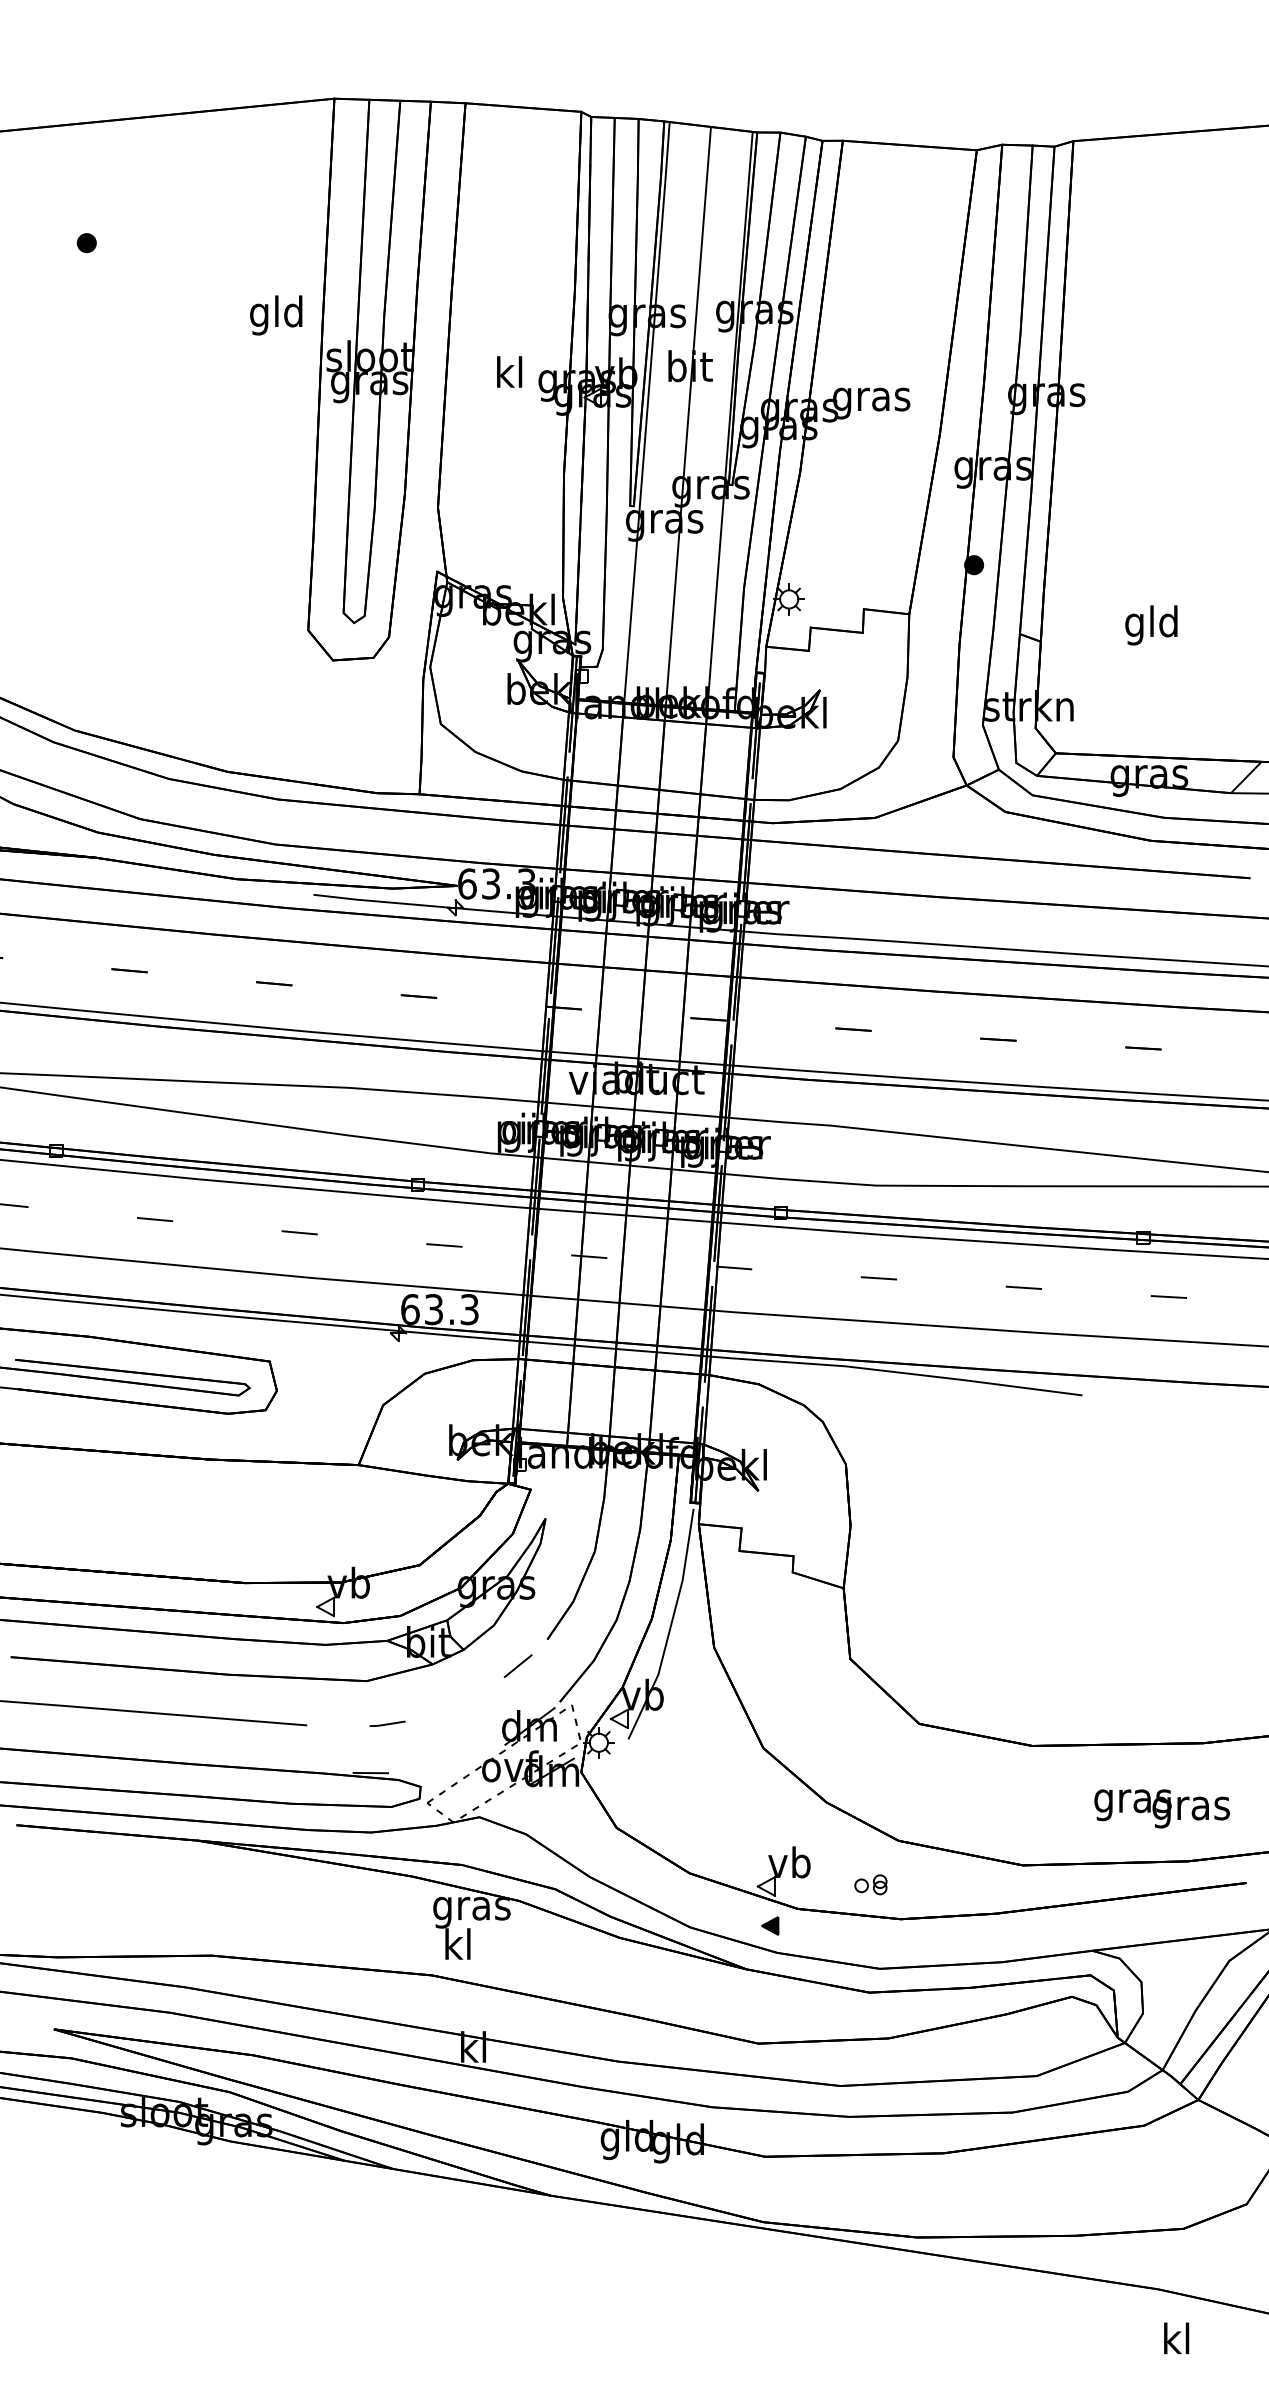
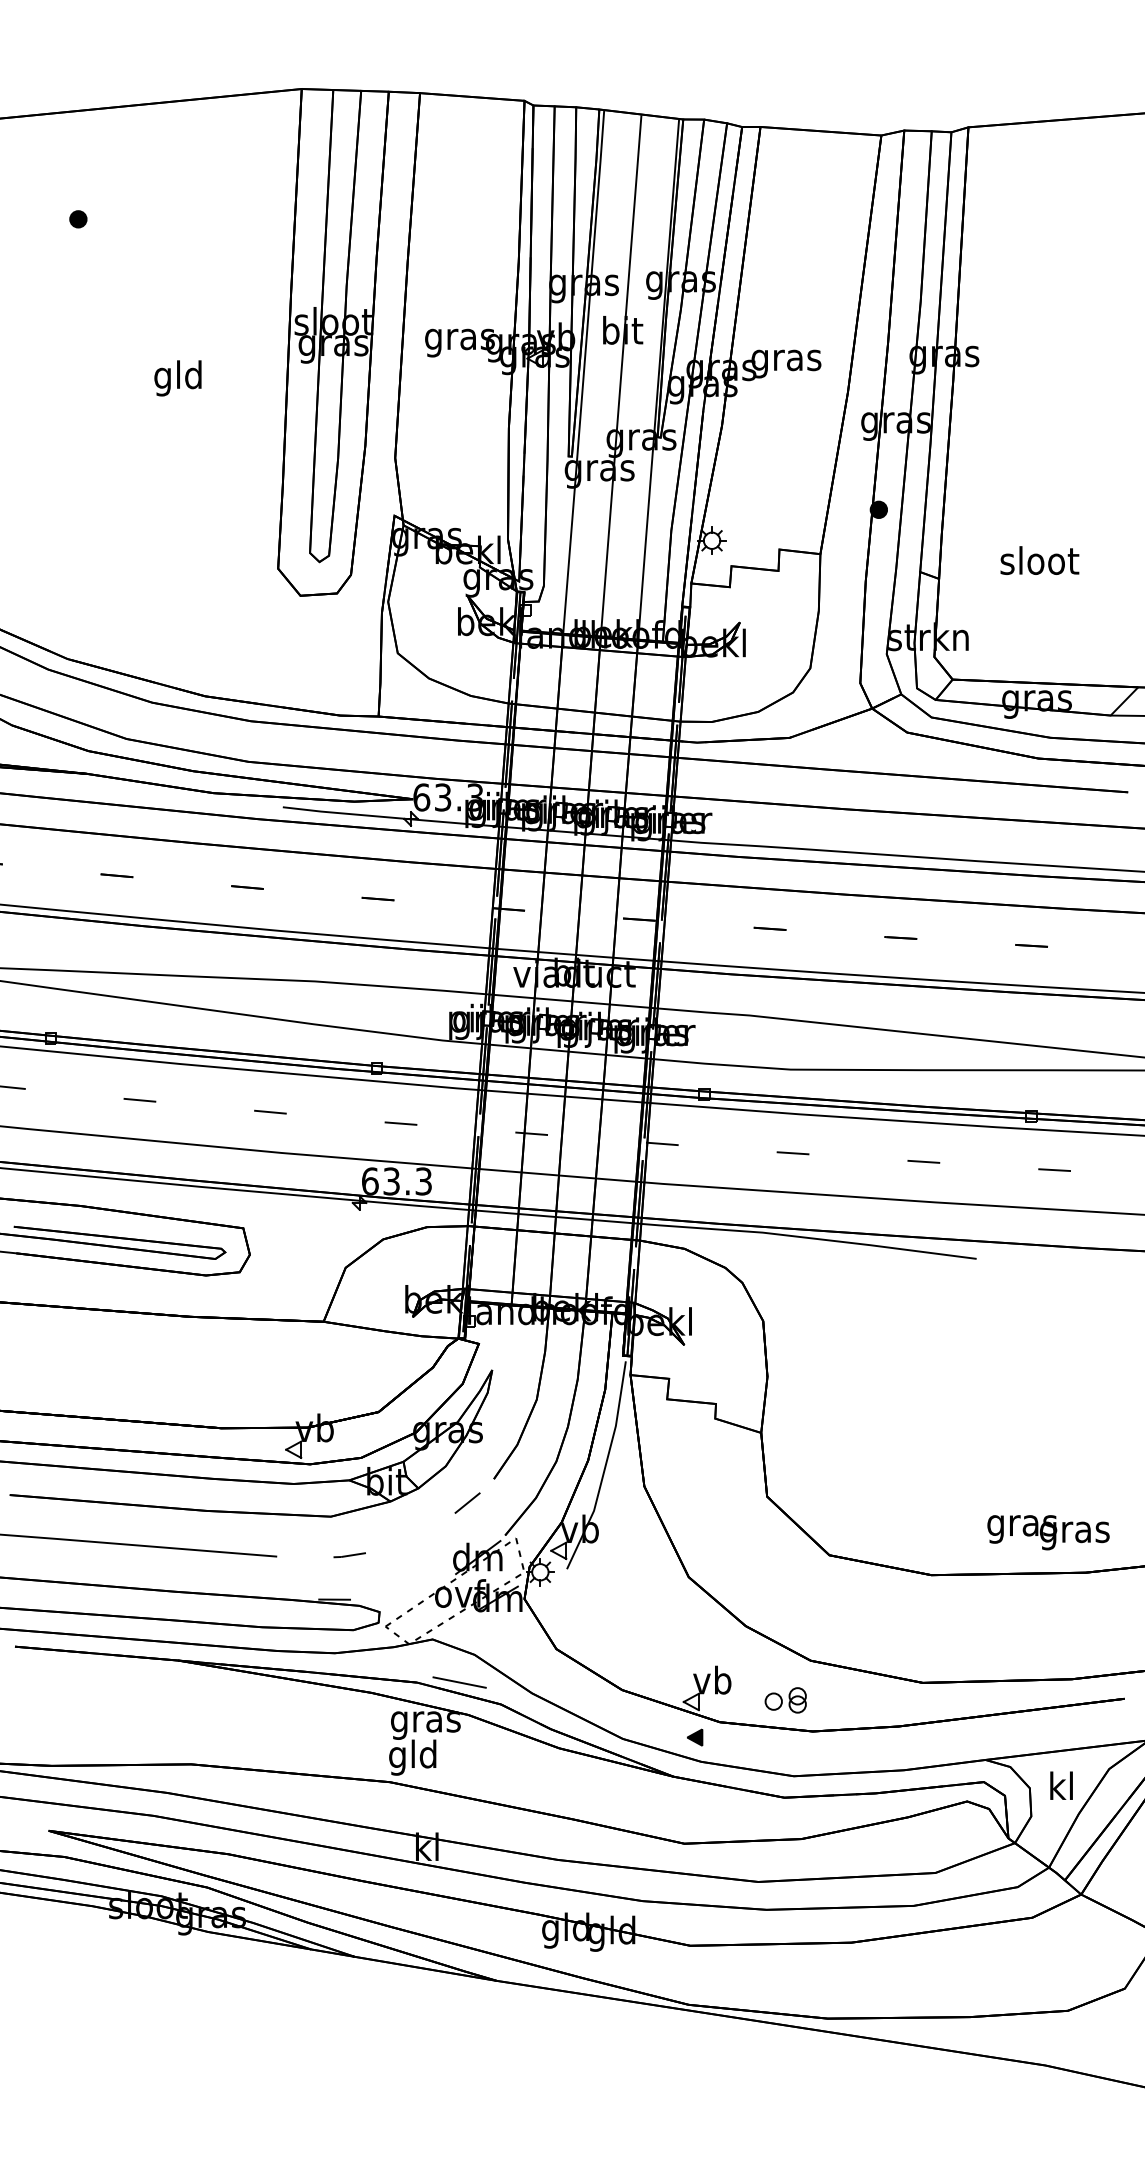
text: (276, 315) -> (178, 378), moved
text: (509, 376) -> (459, 339), kl -> gras
text: (1152, 625) -> (1039, 564), gld -> sloot
text: (1161, 1808) -> (1047, 1532), moved
line: (509, 1864) -> (459, 1682), added
part: (870, 1884) -> (785, 1700), size x1.43
text: (457, 1948) -> (412, 1757), kl -> gld
text: (1176, 2338) -> (1061, 1785), moved

